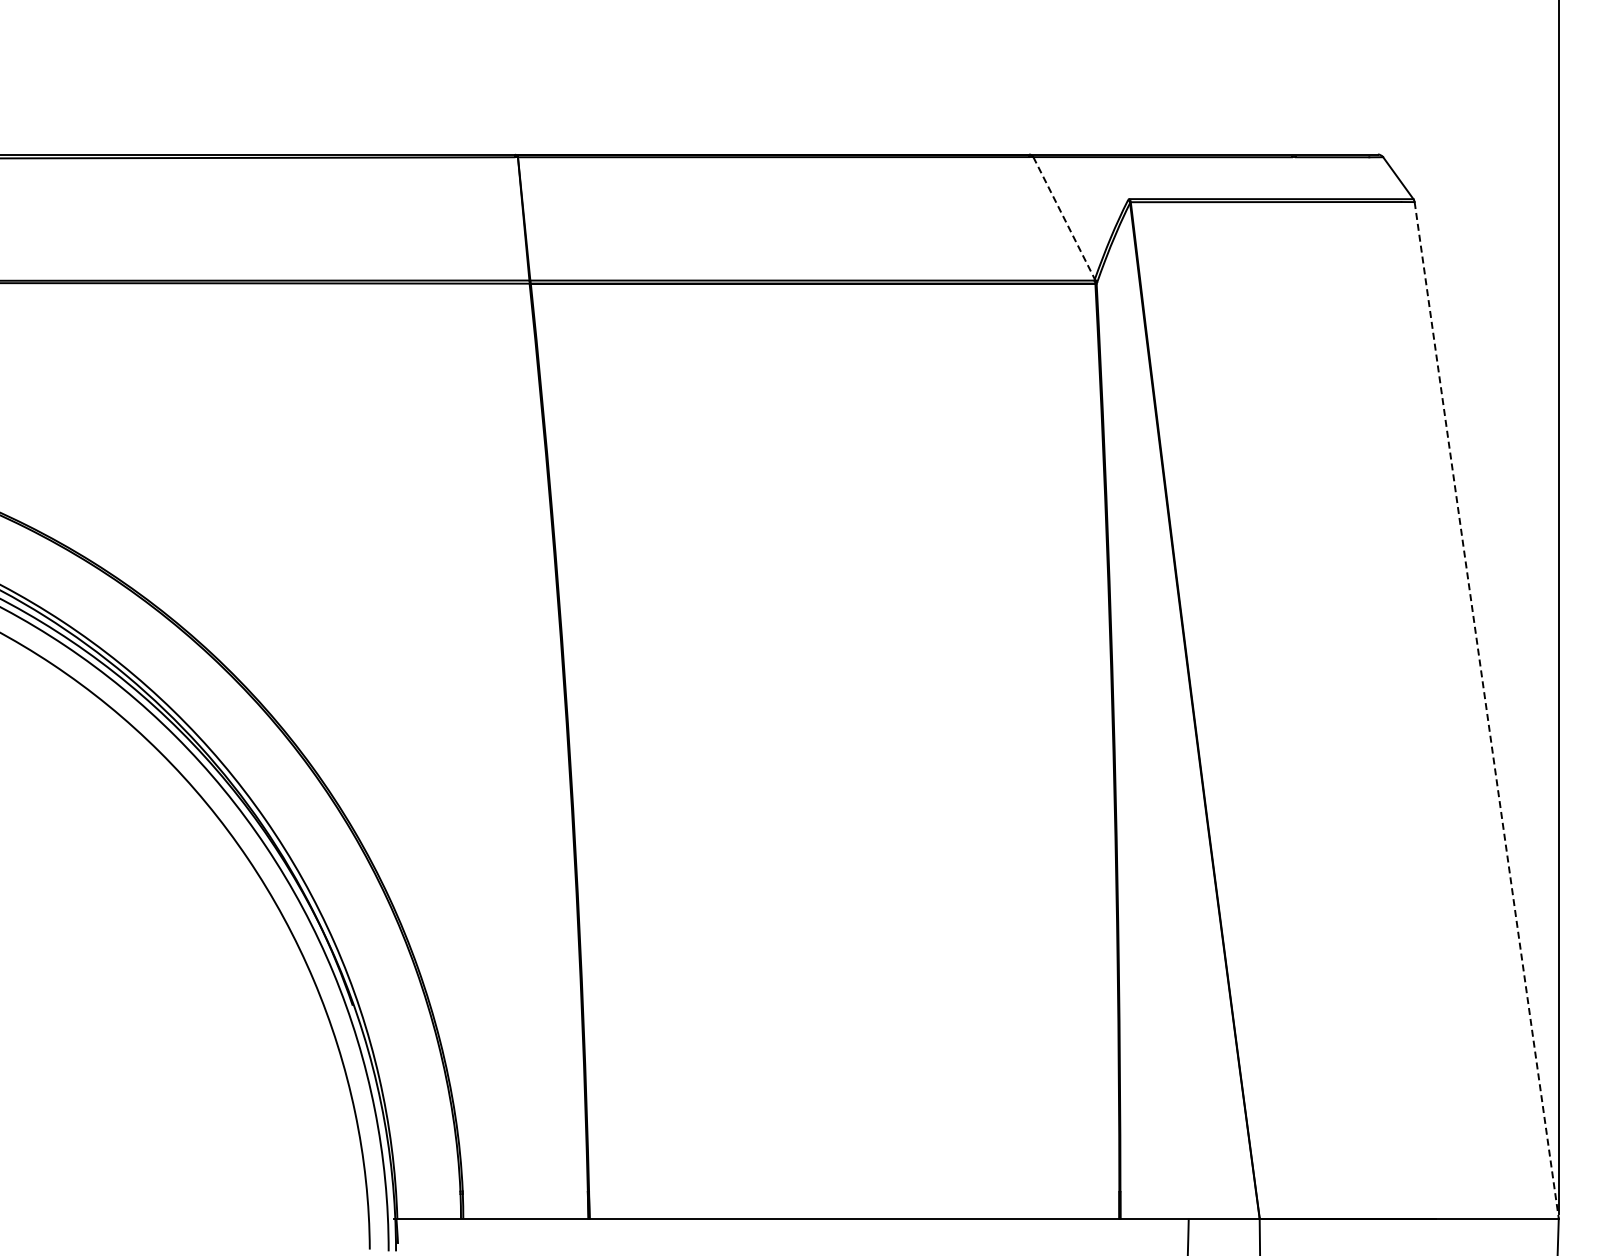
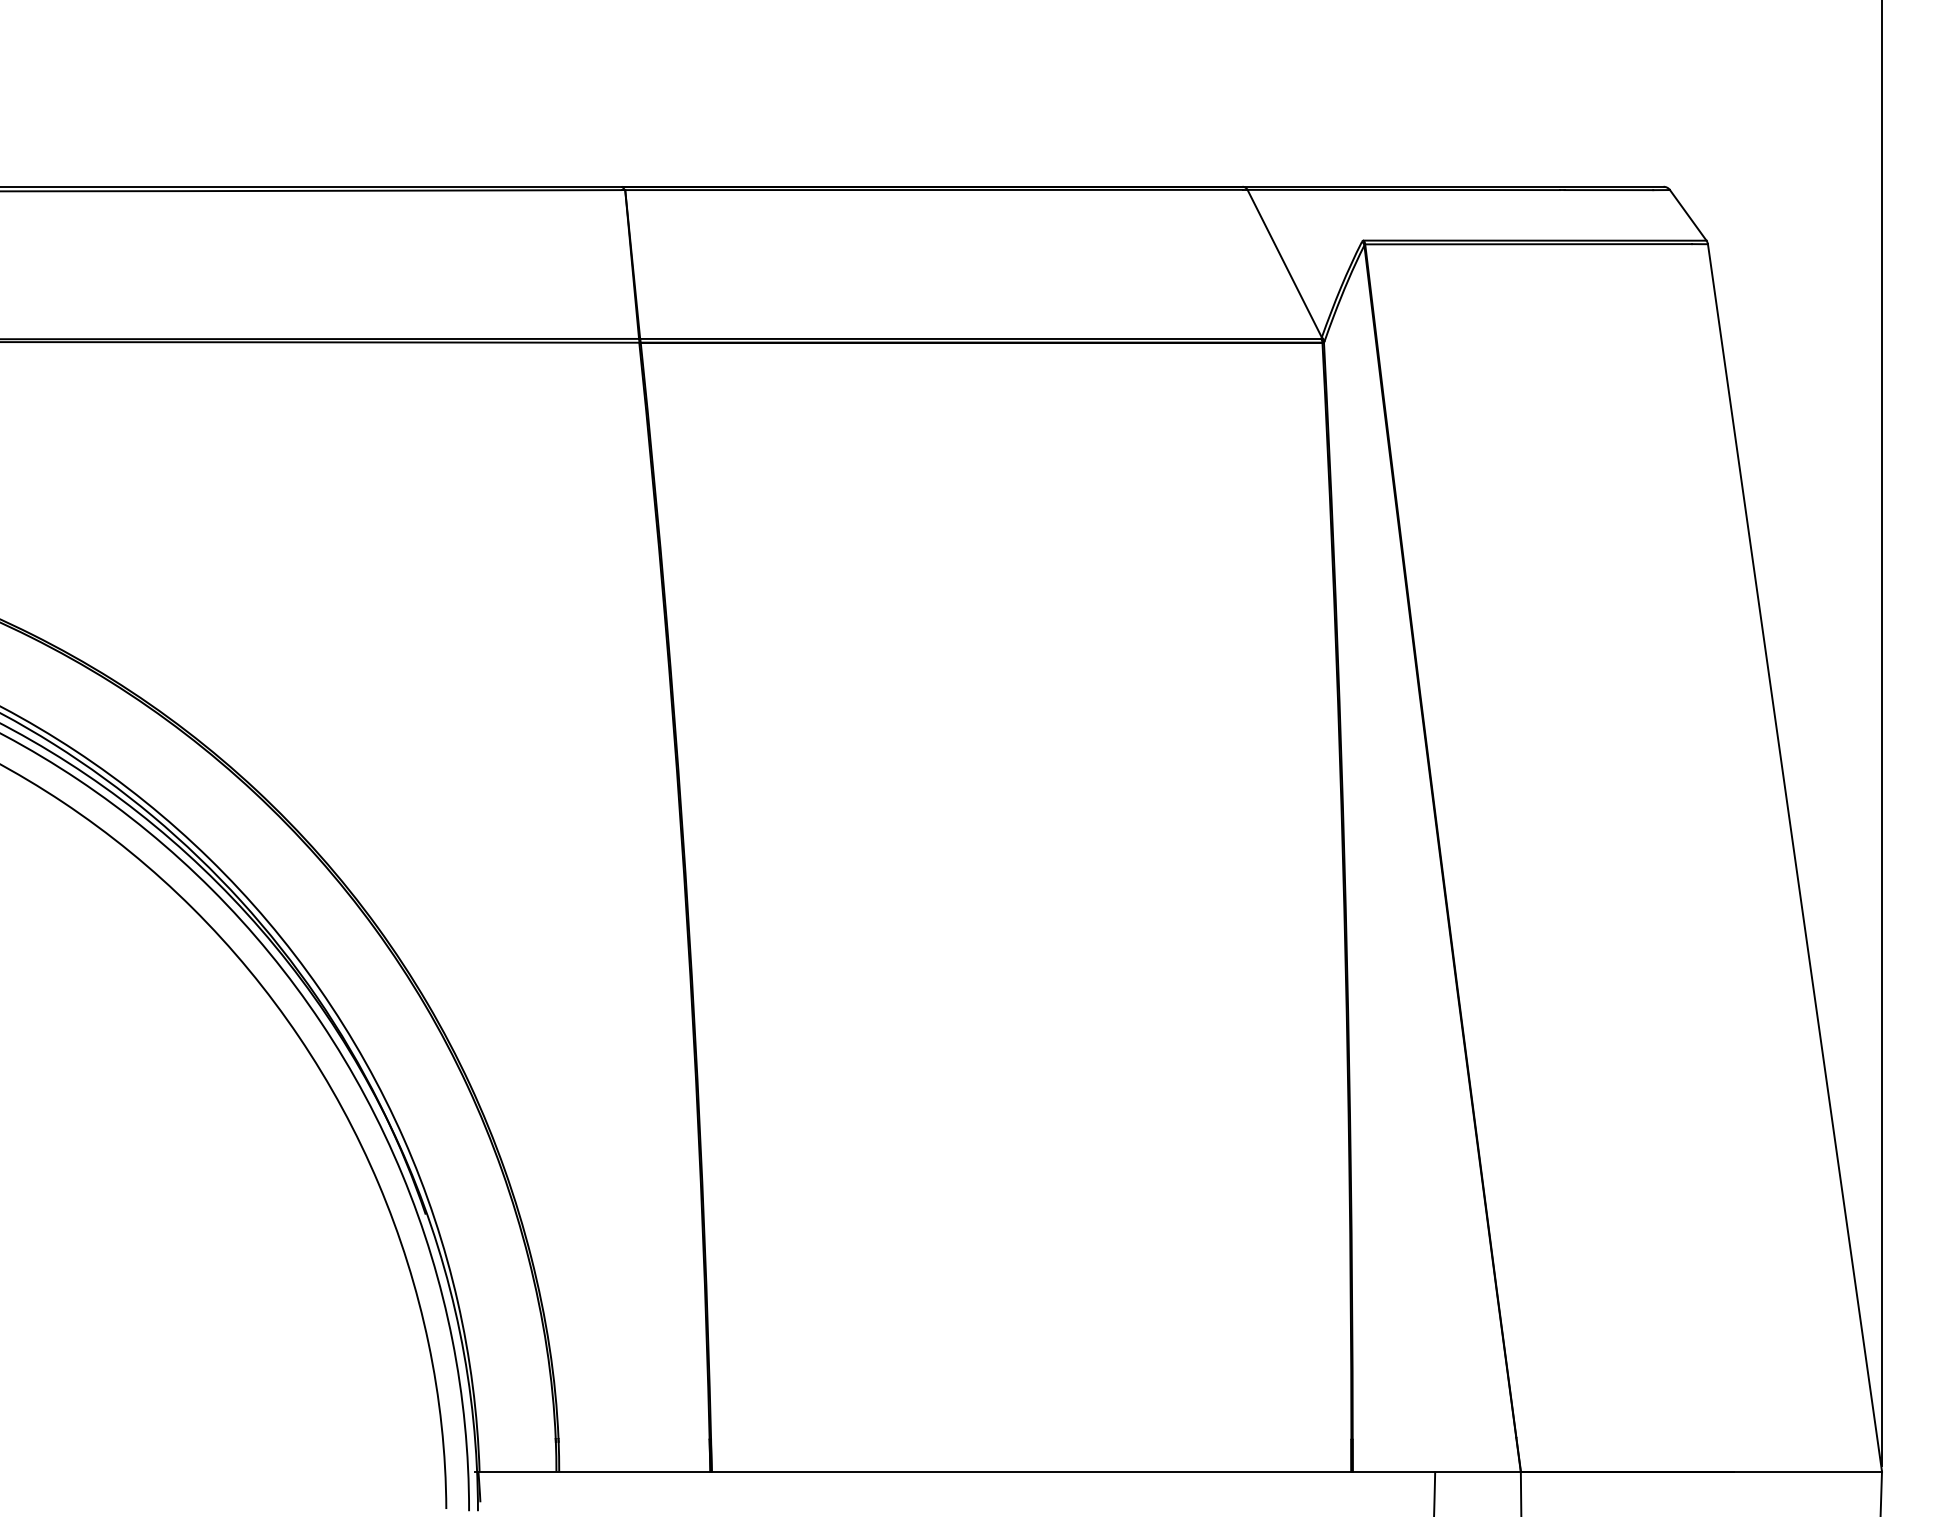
line: (1064, 218) -> (1285, 264), dashed -> solid
line: (1486, 710) -> (1794, 858), dashed -> solid

